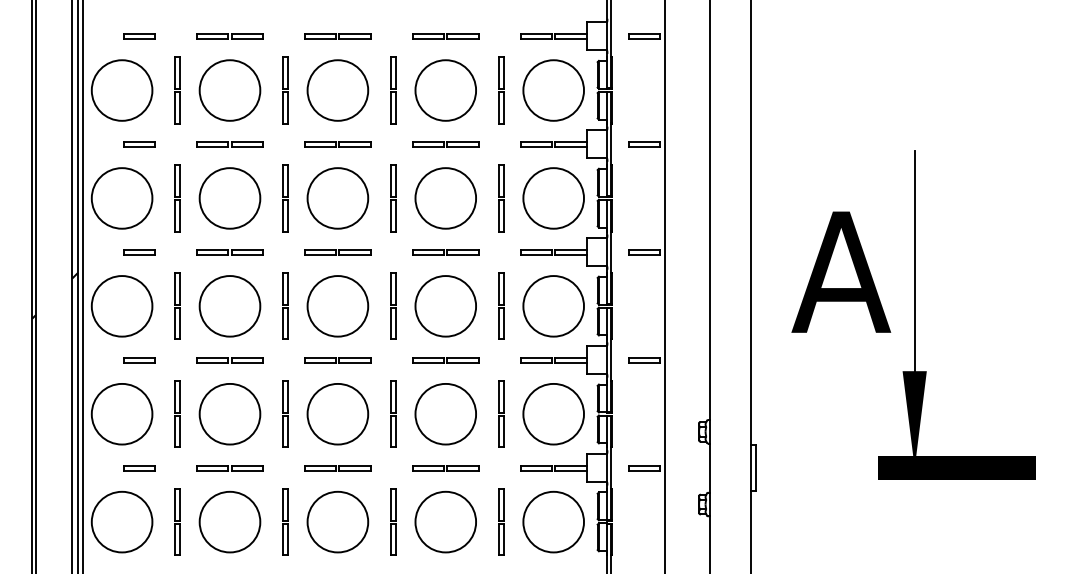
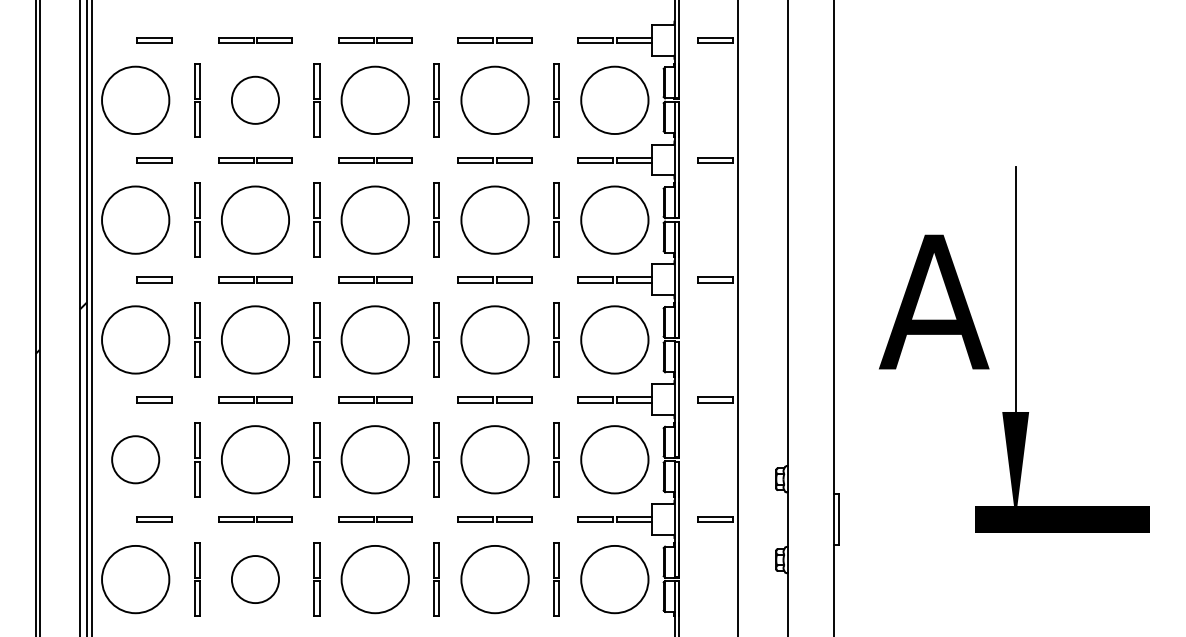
circle: (229, 90) -> (254, 100), size x0.7
circle: (121, 413) -> (135, 458), size x0.7
circle: (229, 521) -> (254, 578), size x0.7

